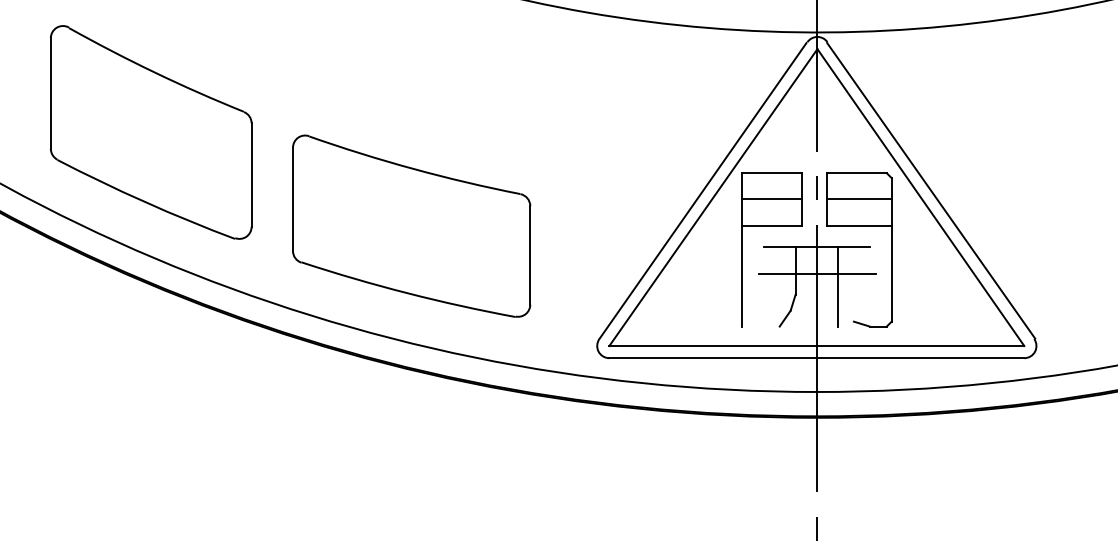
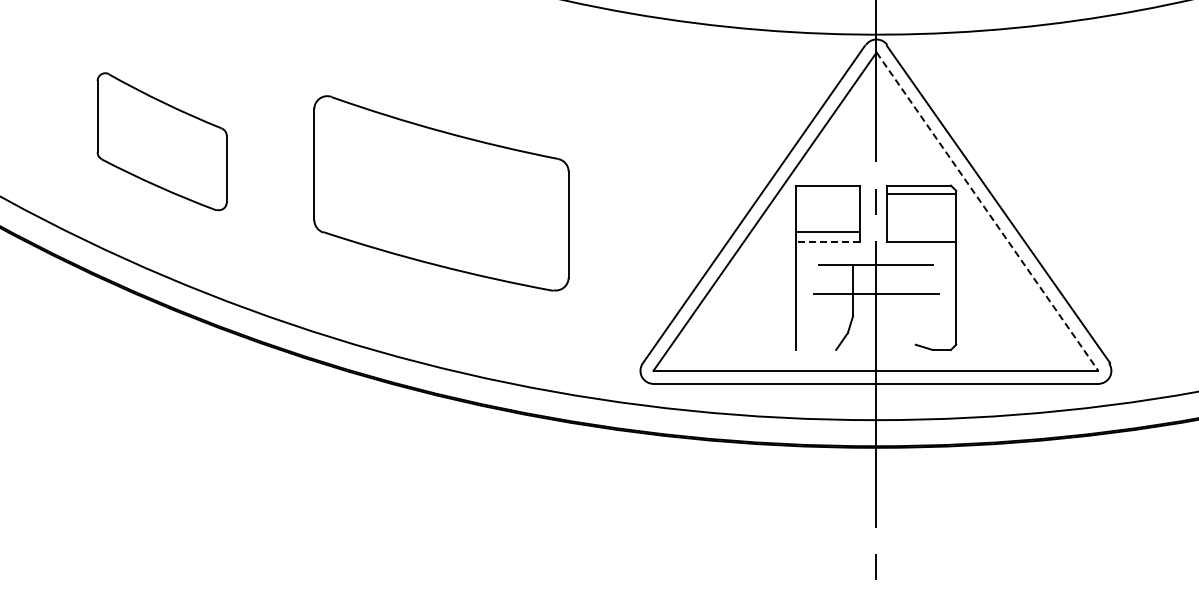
part: (150, 132) -> (161, 141), size x0.6
line: (920, 197) -> (987, 211), solid -> dashed
line: (771, 199) -> (827, 232), moved
line: (859, 199) -> (921, 194), moved
line: (771, 225) -> (827, 241), solid -> dashed
part: (411, 226) -> (441, 193), moved
line: (837, 286) -> (898, 307), removed

